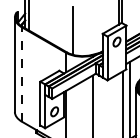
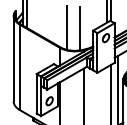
line: (88, 31) -> (80, 28), added
line: (21, 73) -> (19, 66), dashed -> solid

